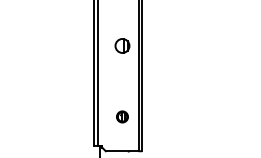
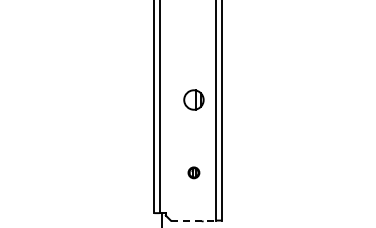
part: (122, 45) -> (193, 99), moved
part: (122, 116) -> (193, 172), size x0.7
line: (122, 151) -> (193, 220), solid -> dashed

